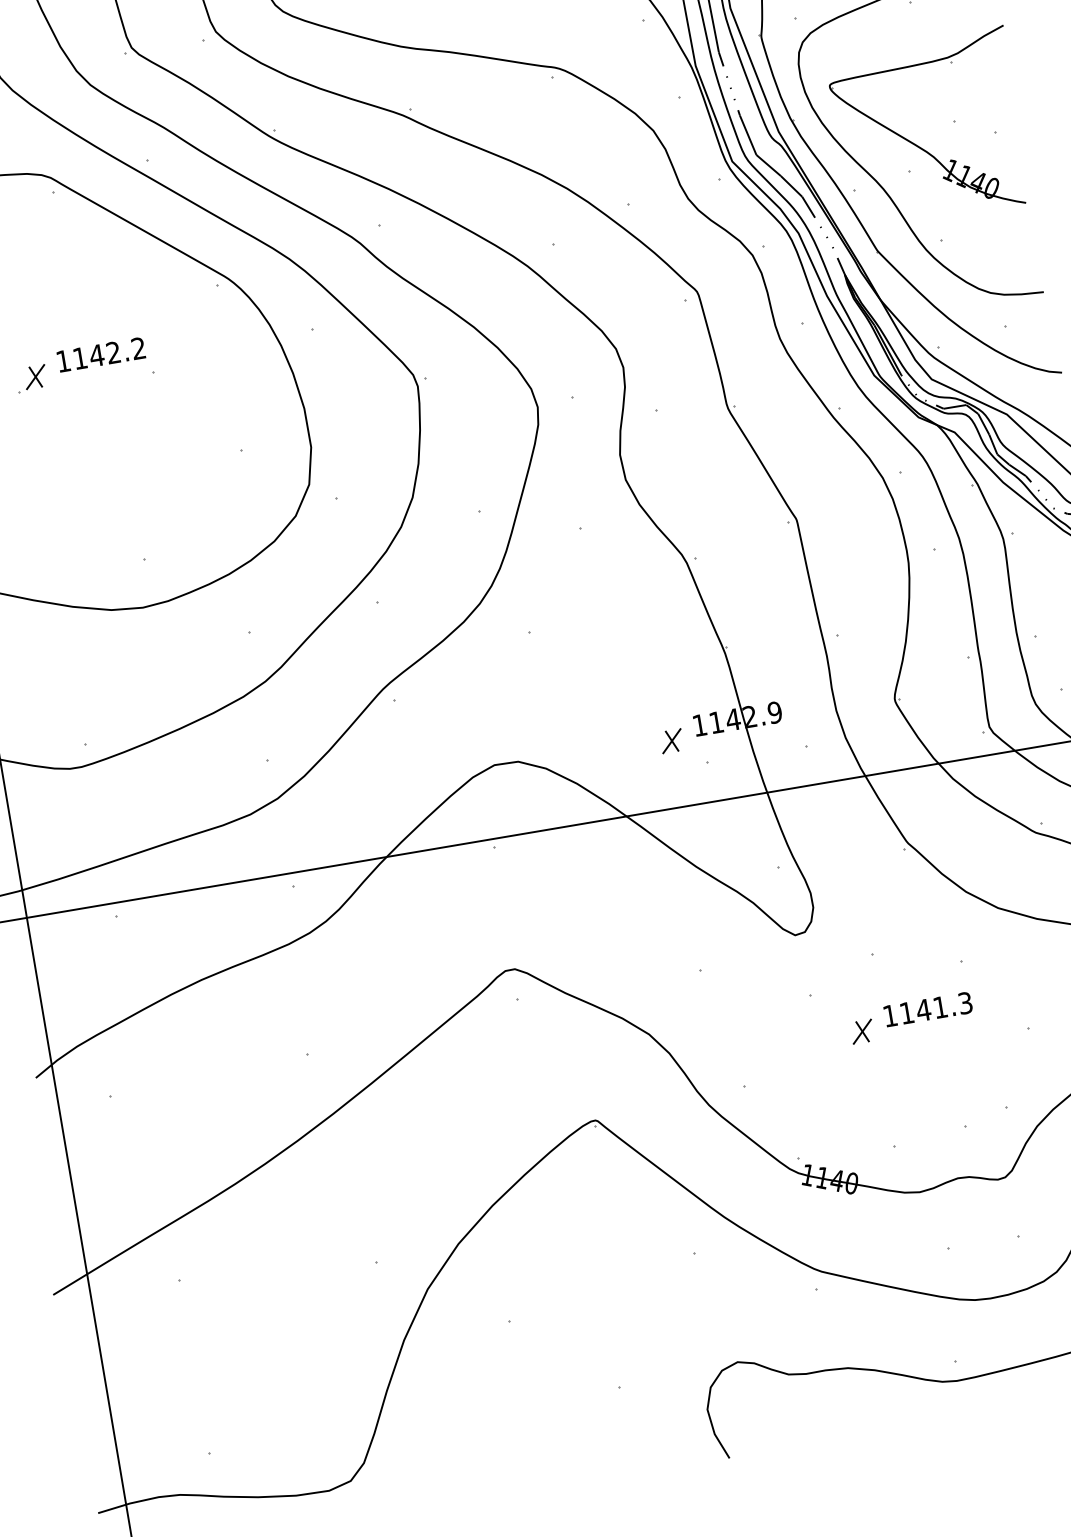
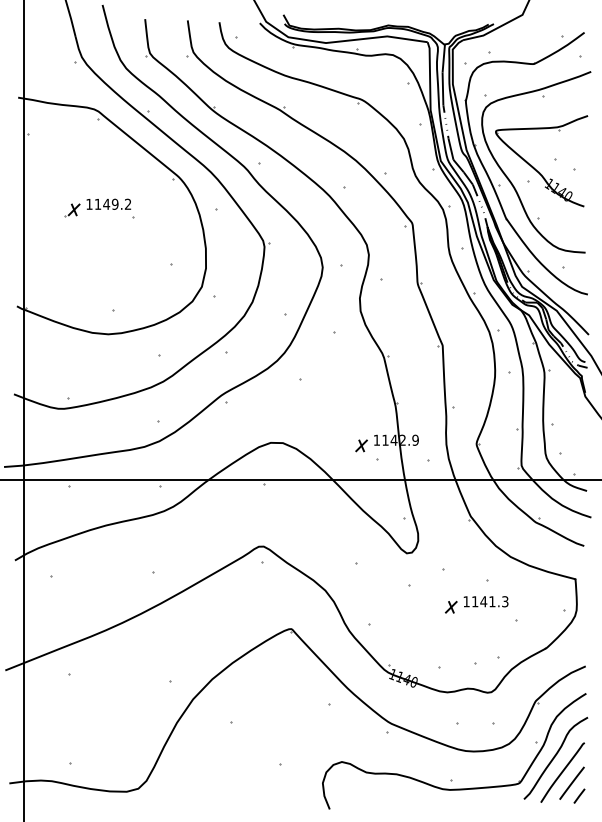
text: (112, 353) -> (114, 204), 1142.2 -> 1149.2
part: (910, 1018) -> (476, 604), moved

